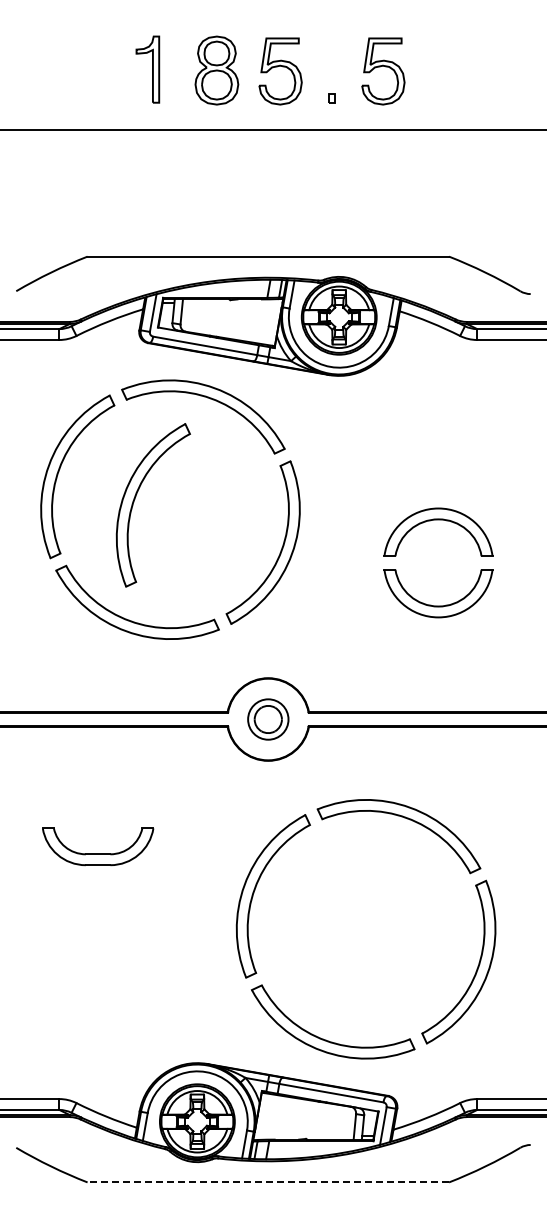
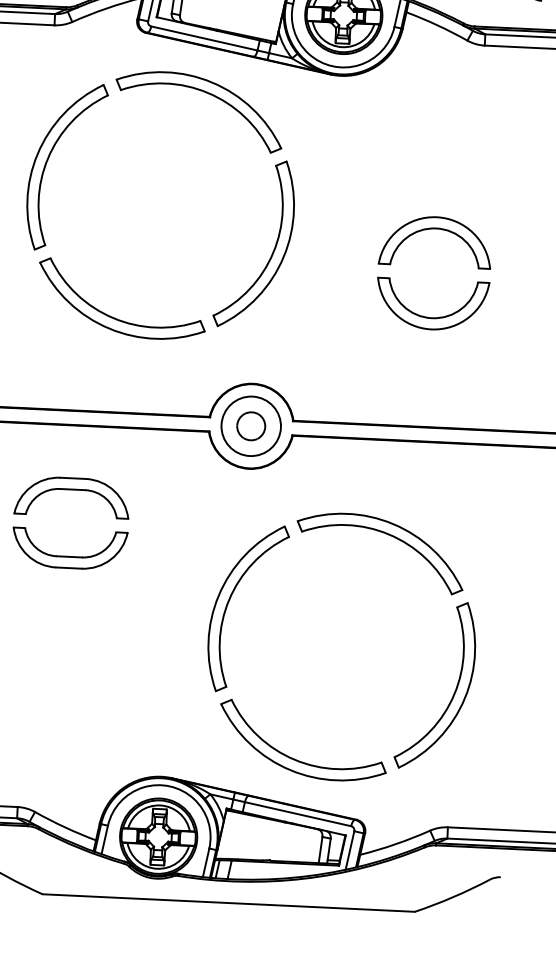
part: (135, 499) -> (125, 193), removed
circle: (268, 719) -> (251, 426), size x1.43
part: (98, 789) -> (72, 490), added
line: (268, 1182) -> (228, 903), dashed -> solid

